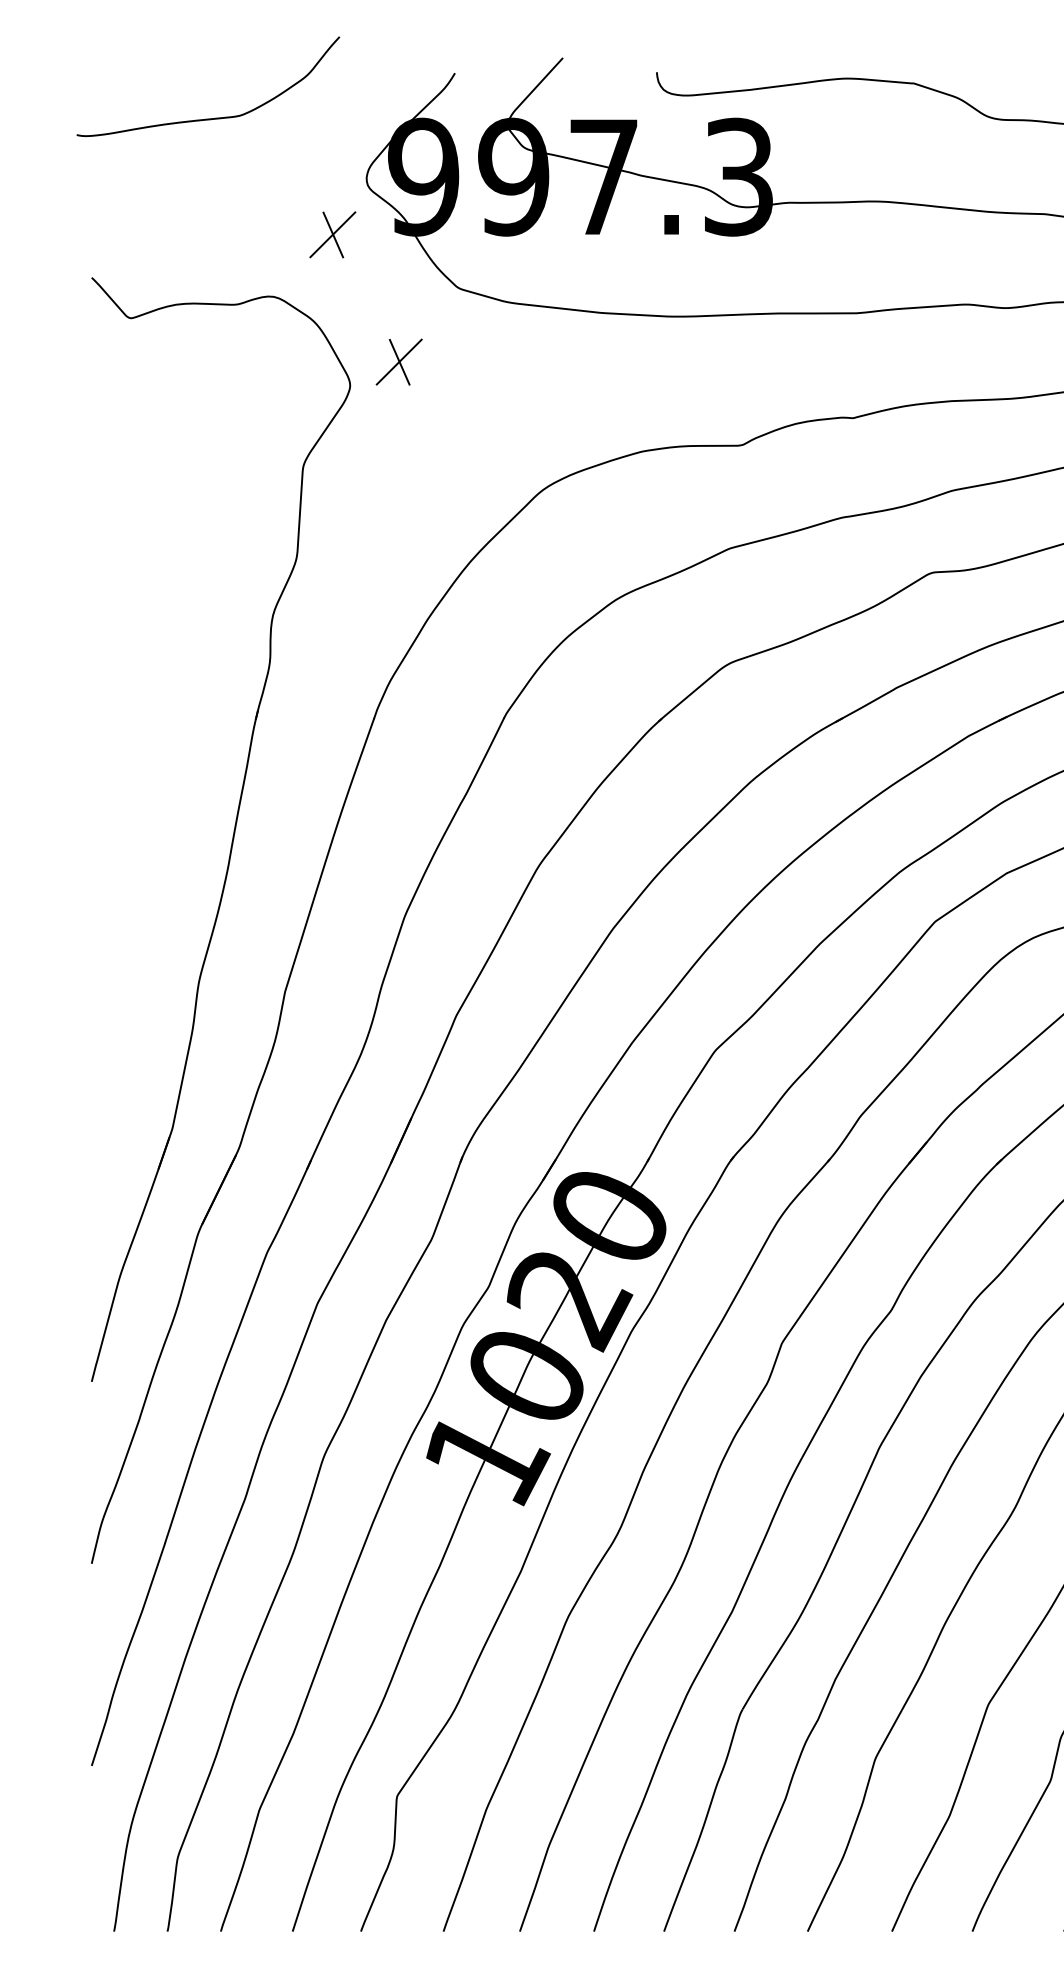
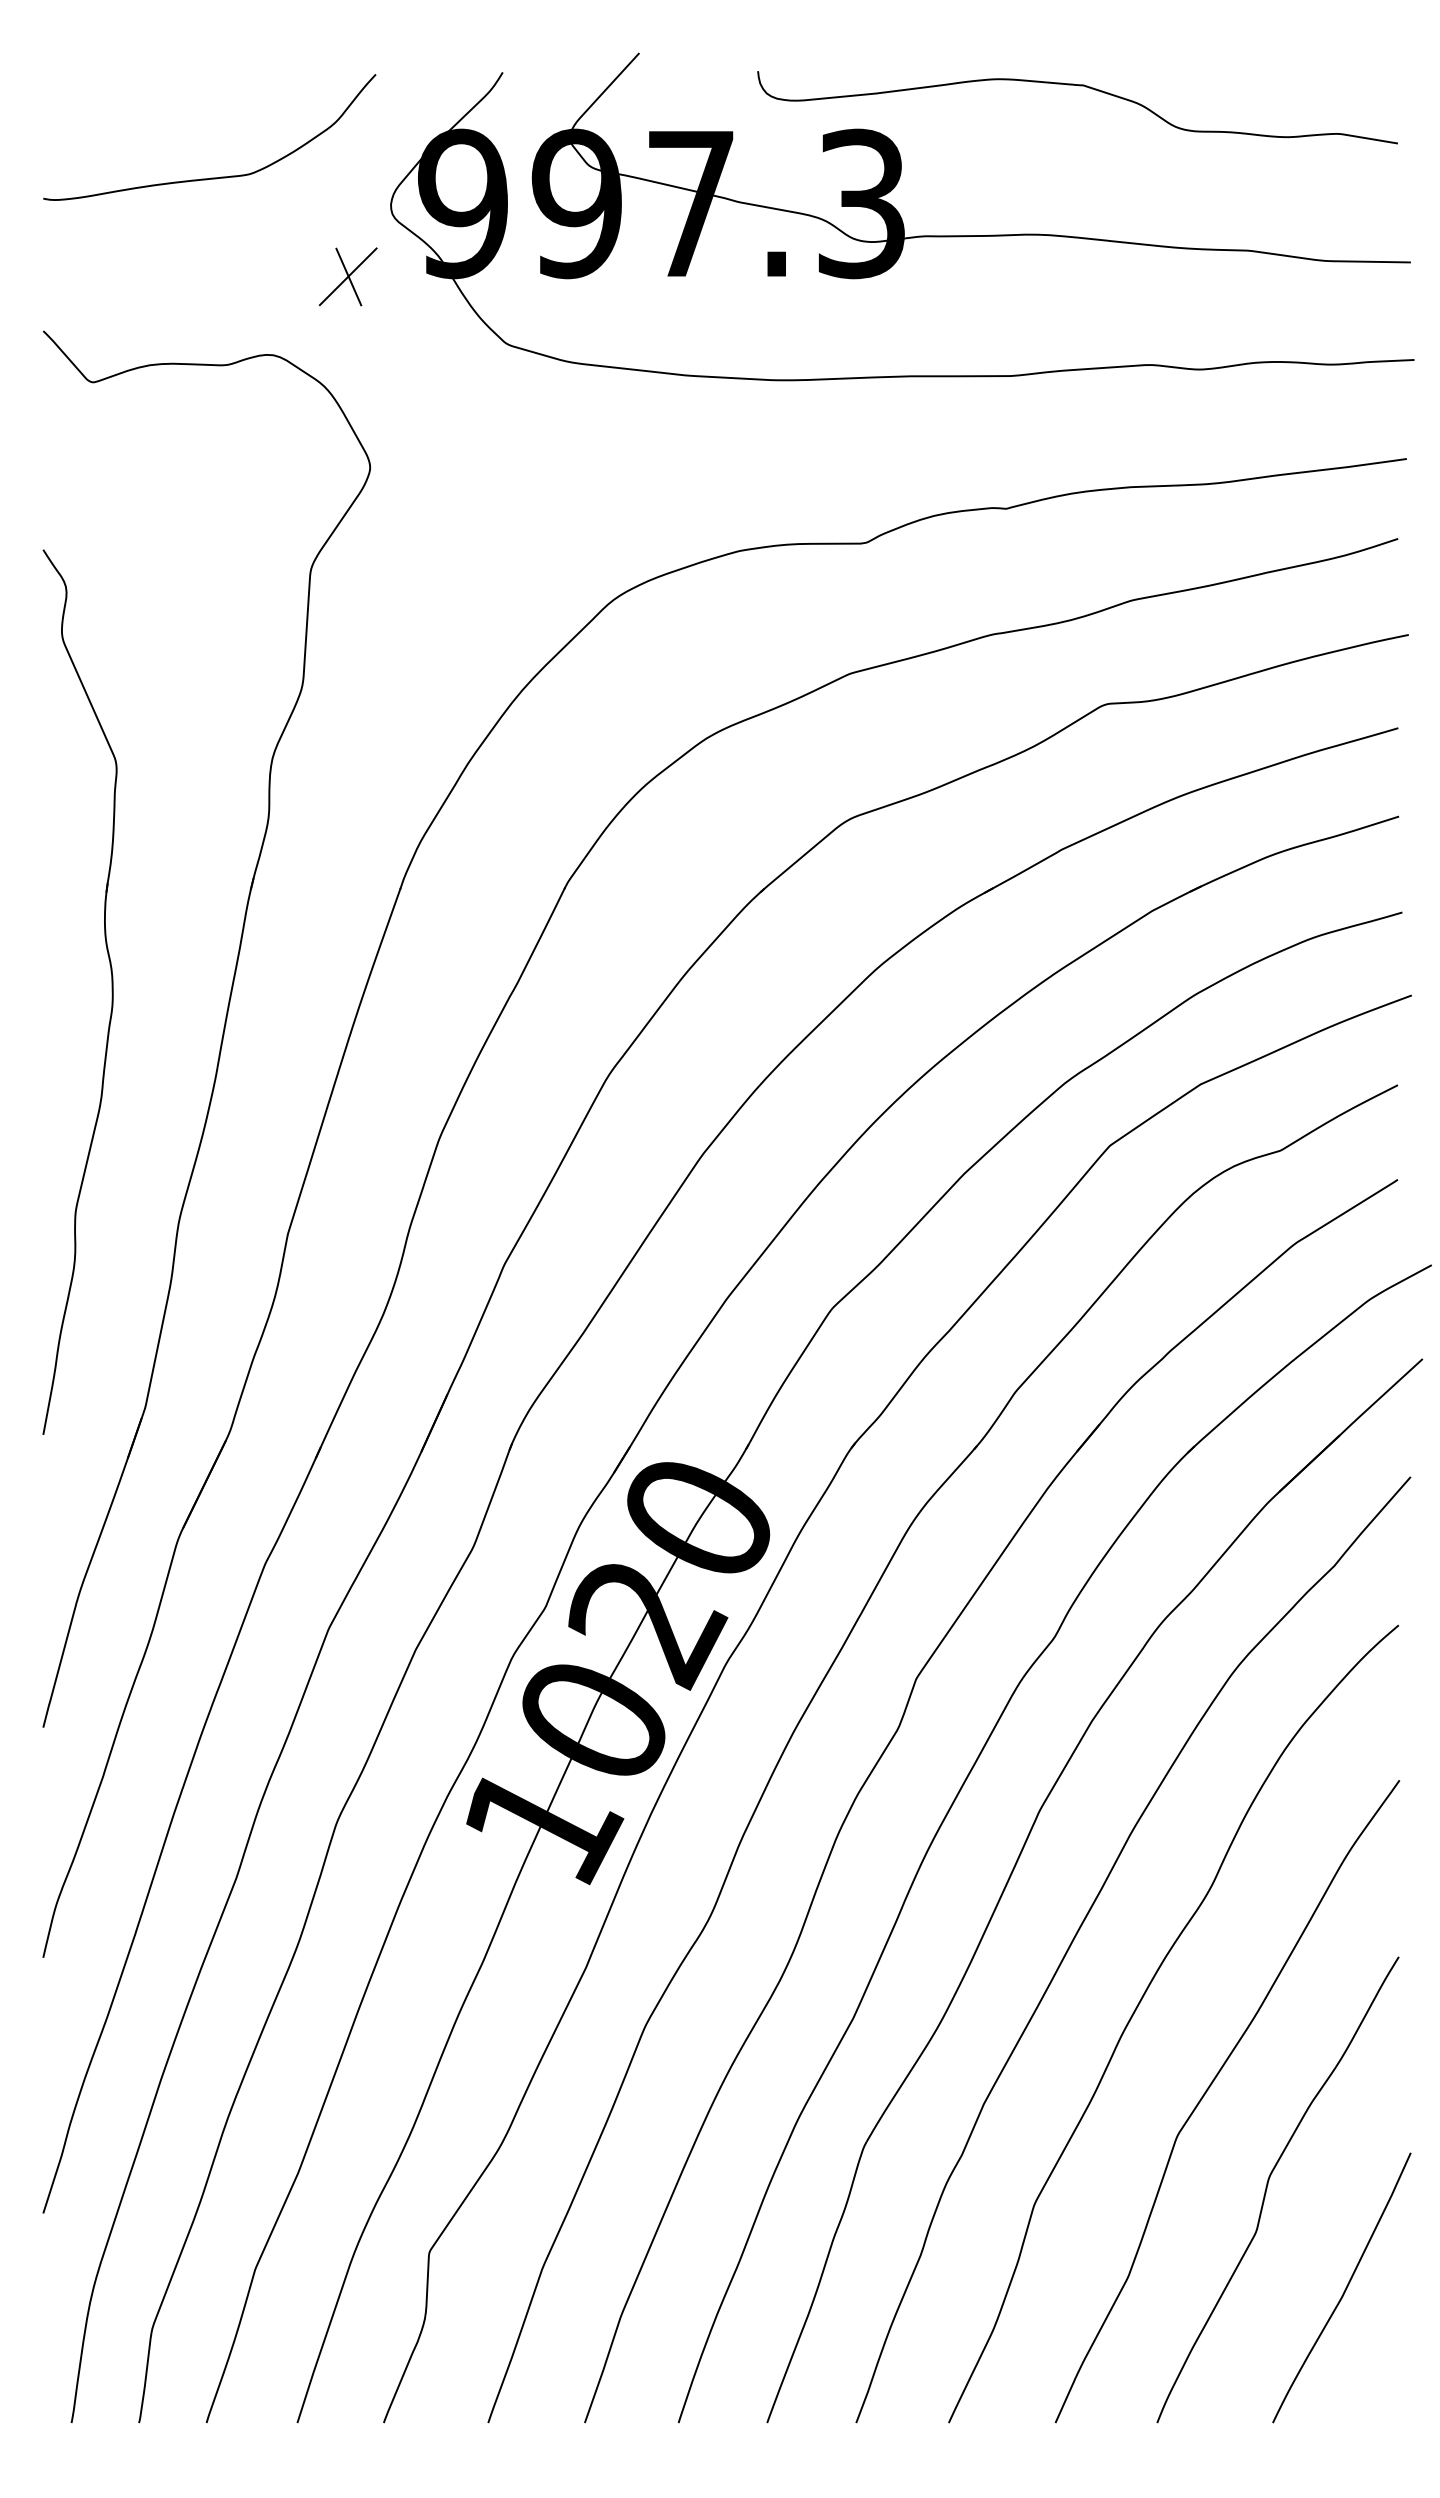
curve: (209, 118) -> (211, 177), moved
part: (398, 361) -> (431, 437), removed
part: (145, 799) -> (111, 991), added

